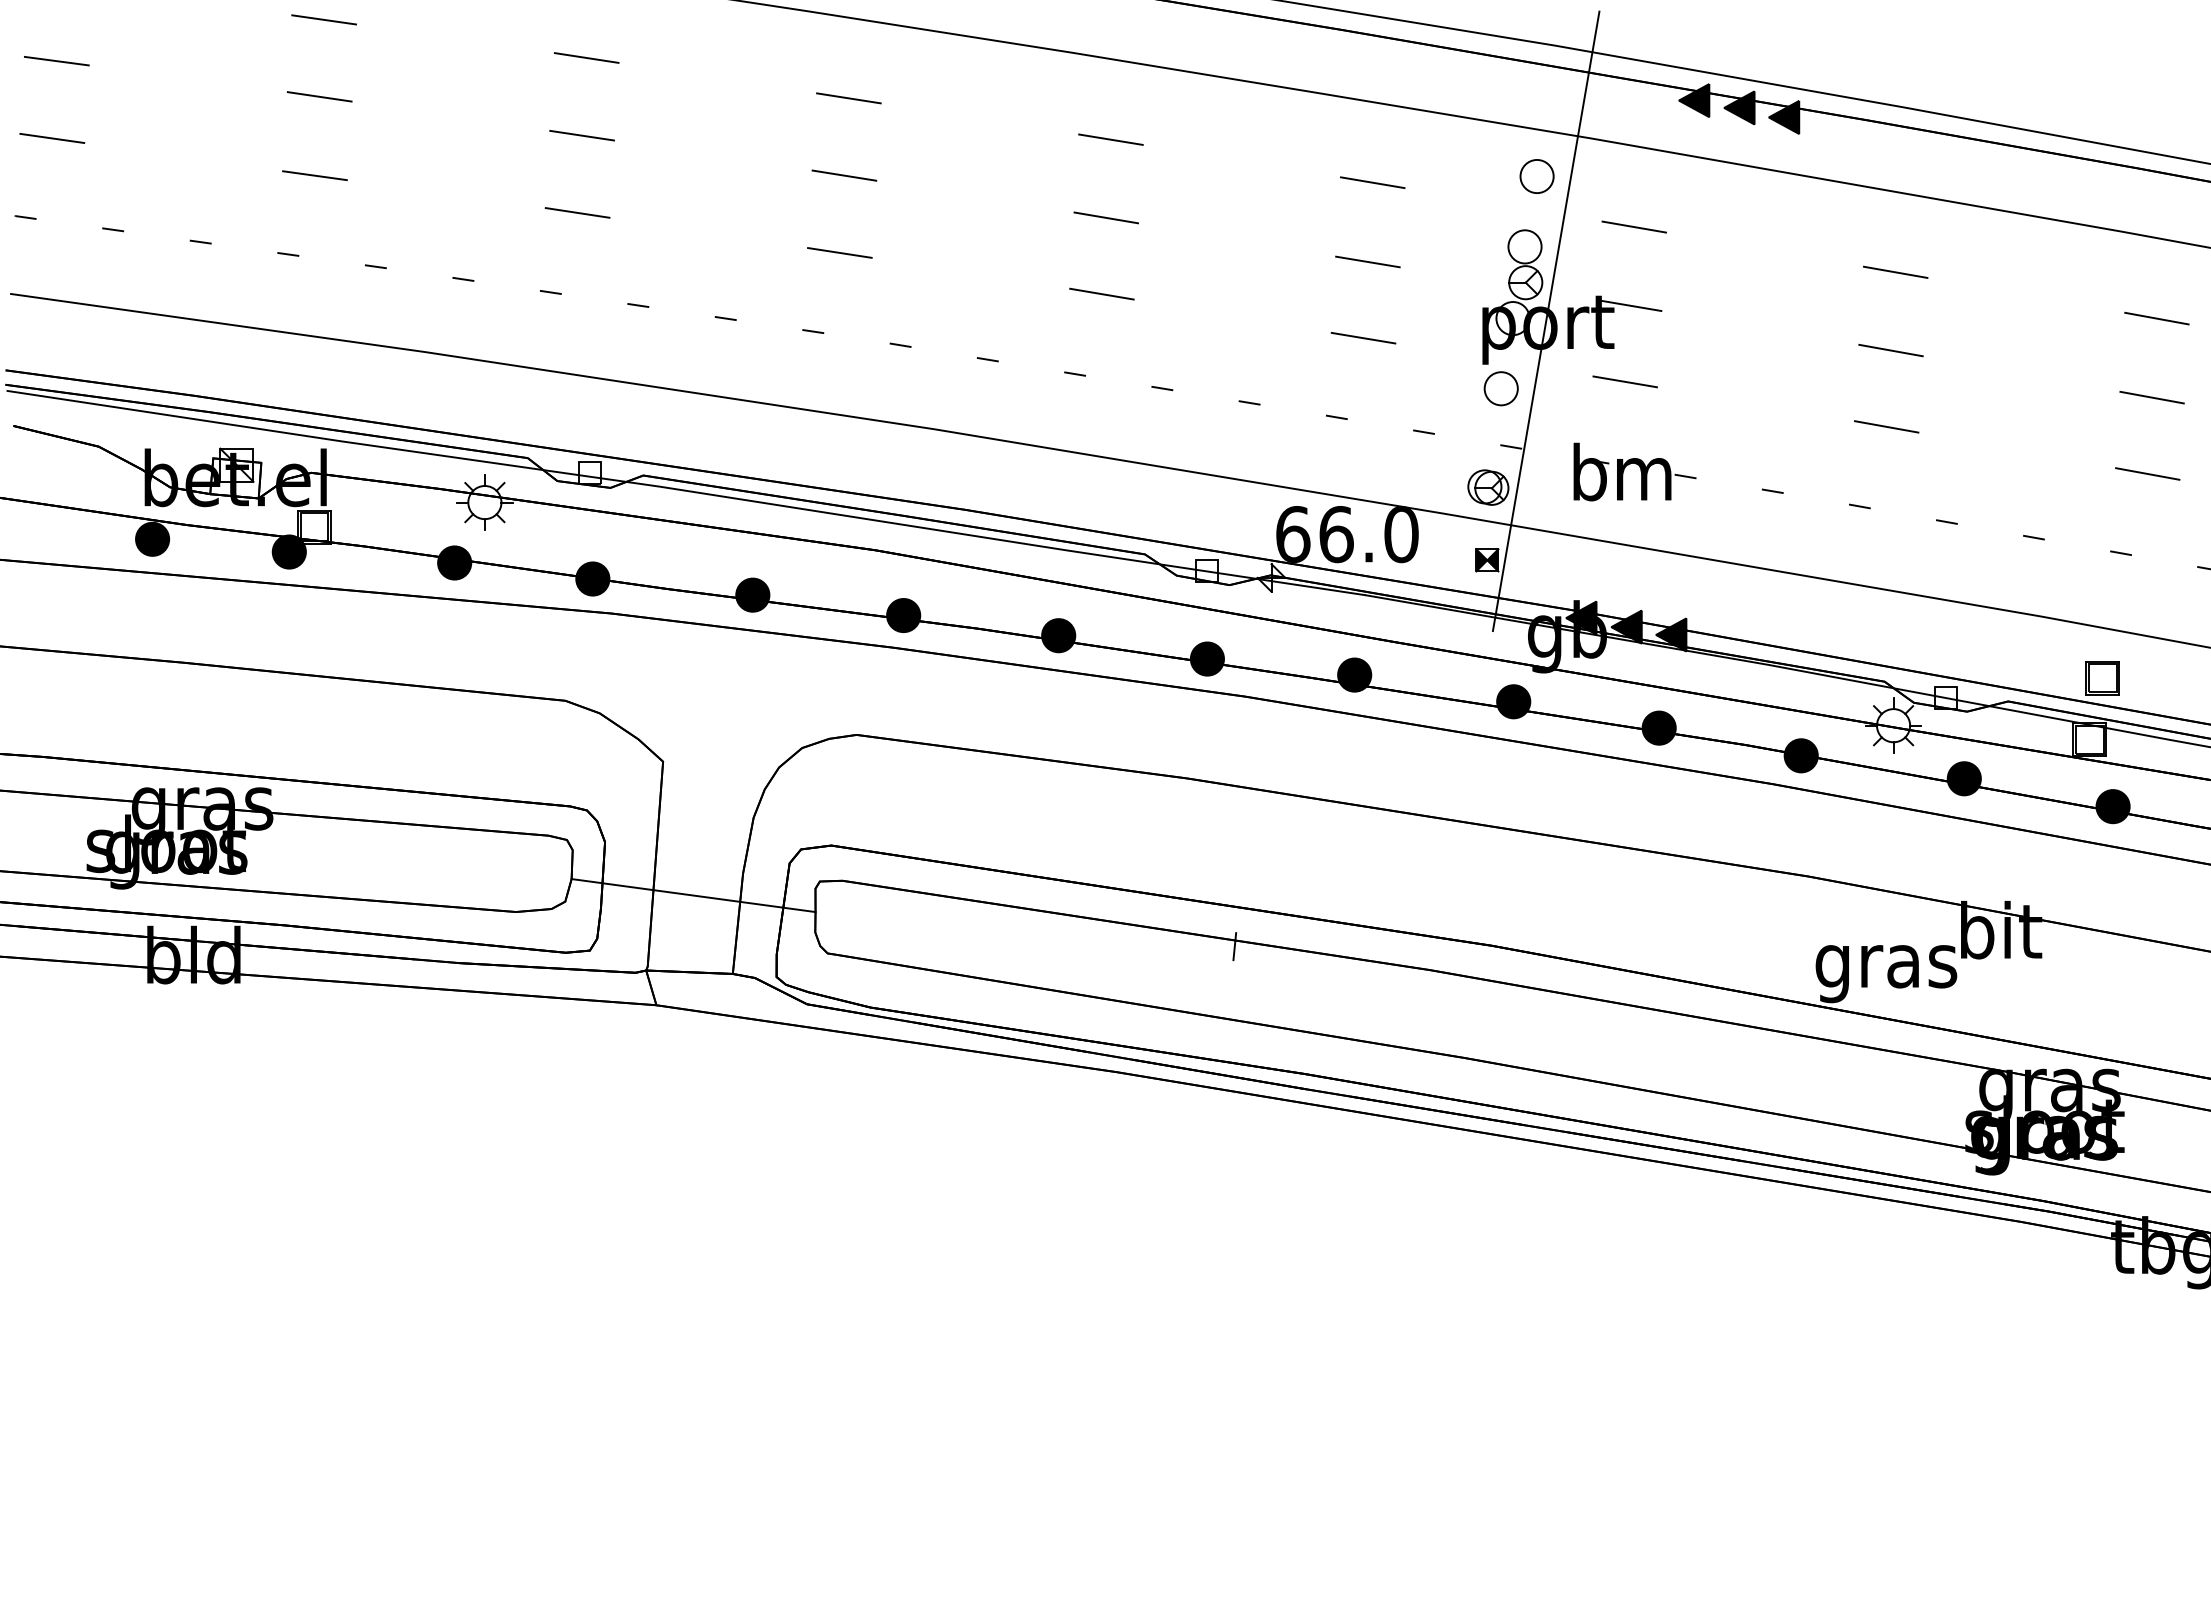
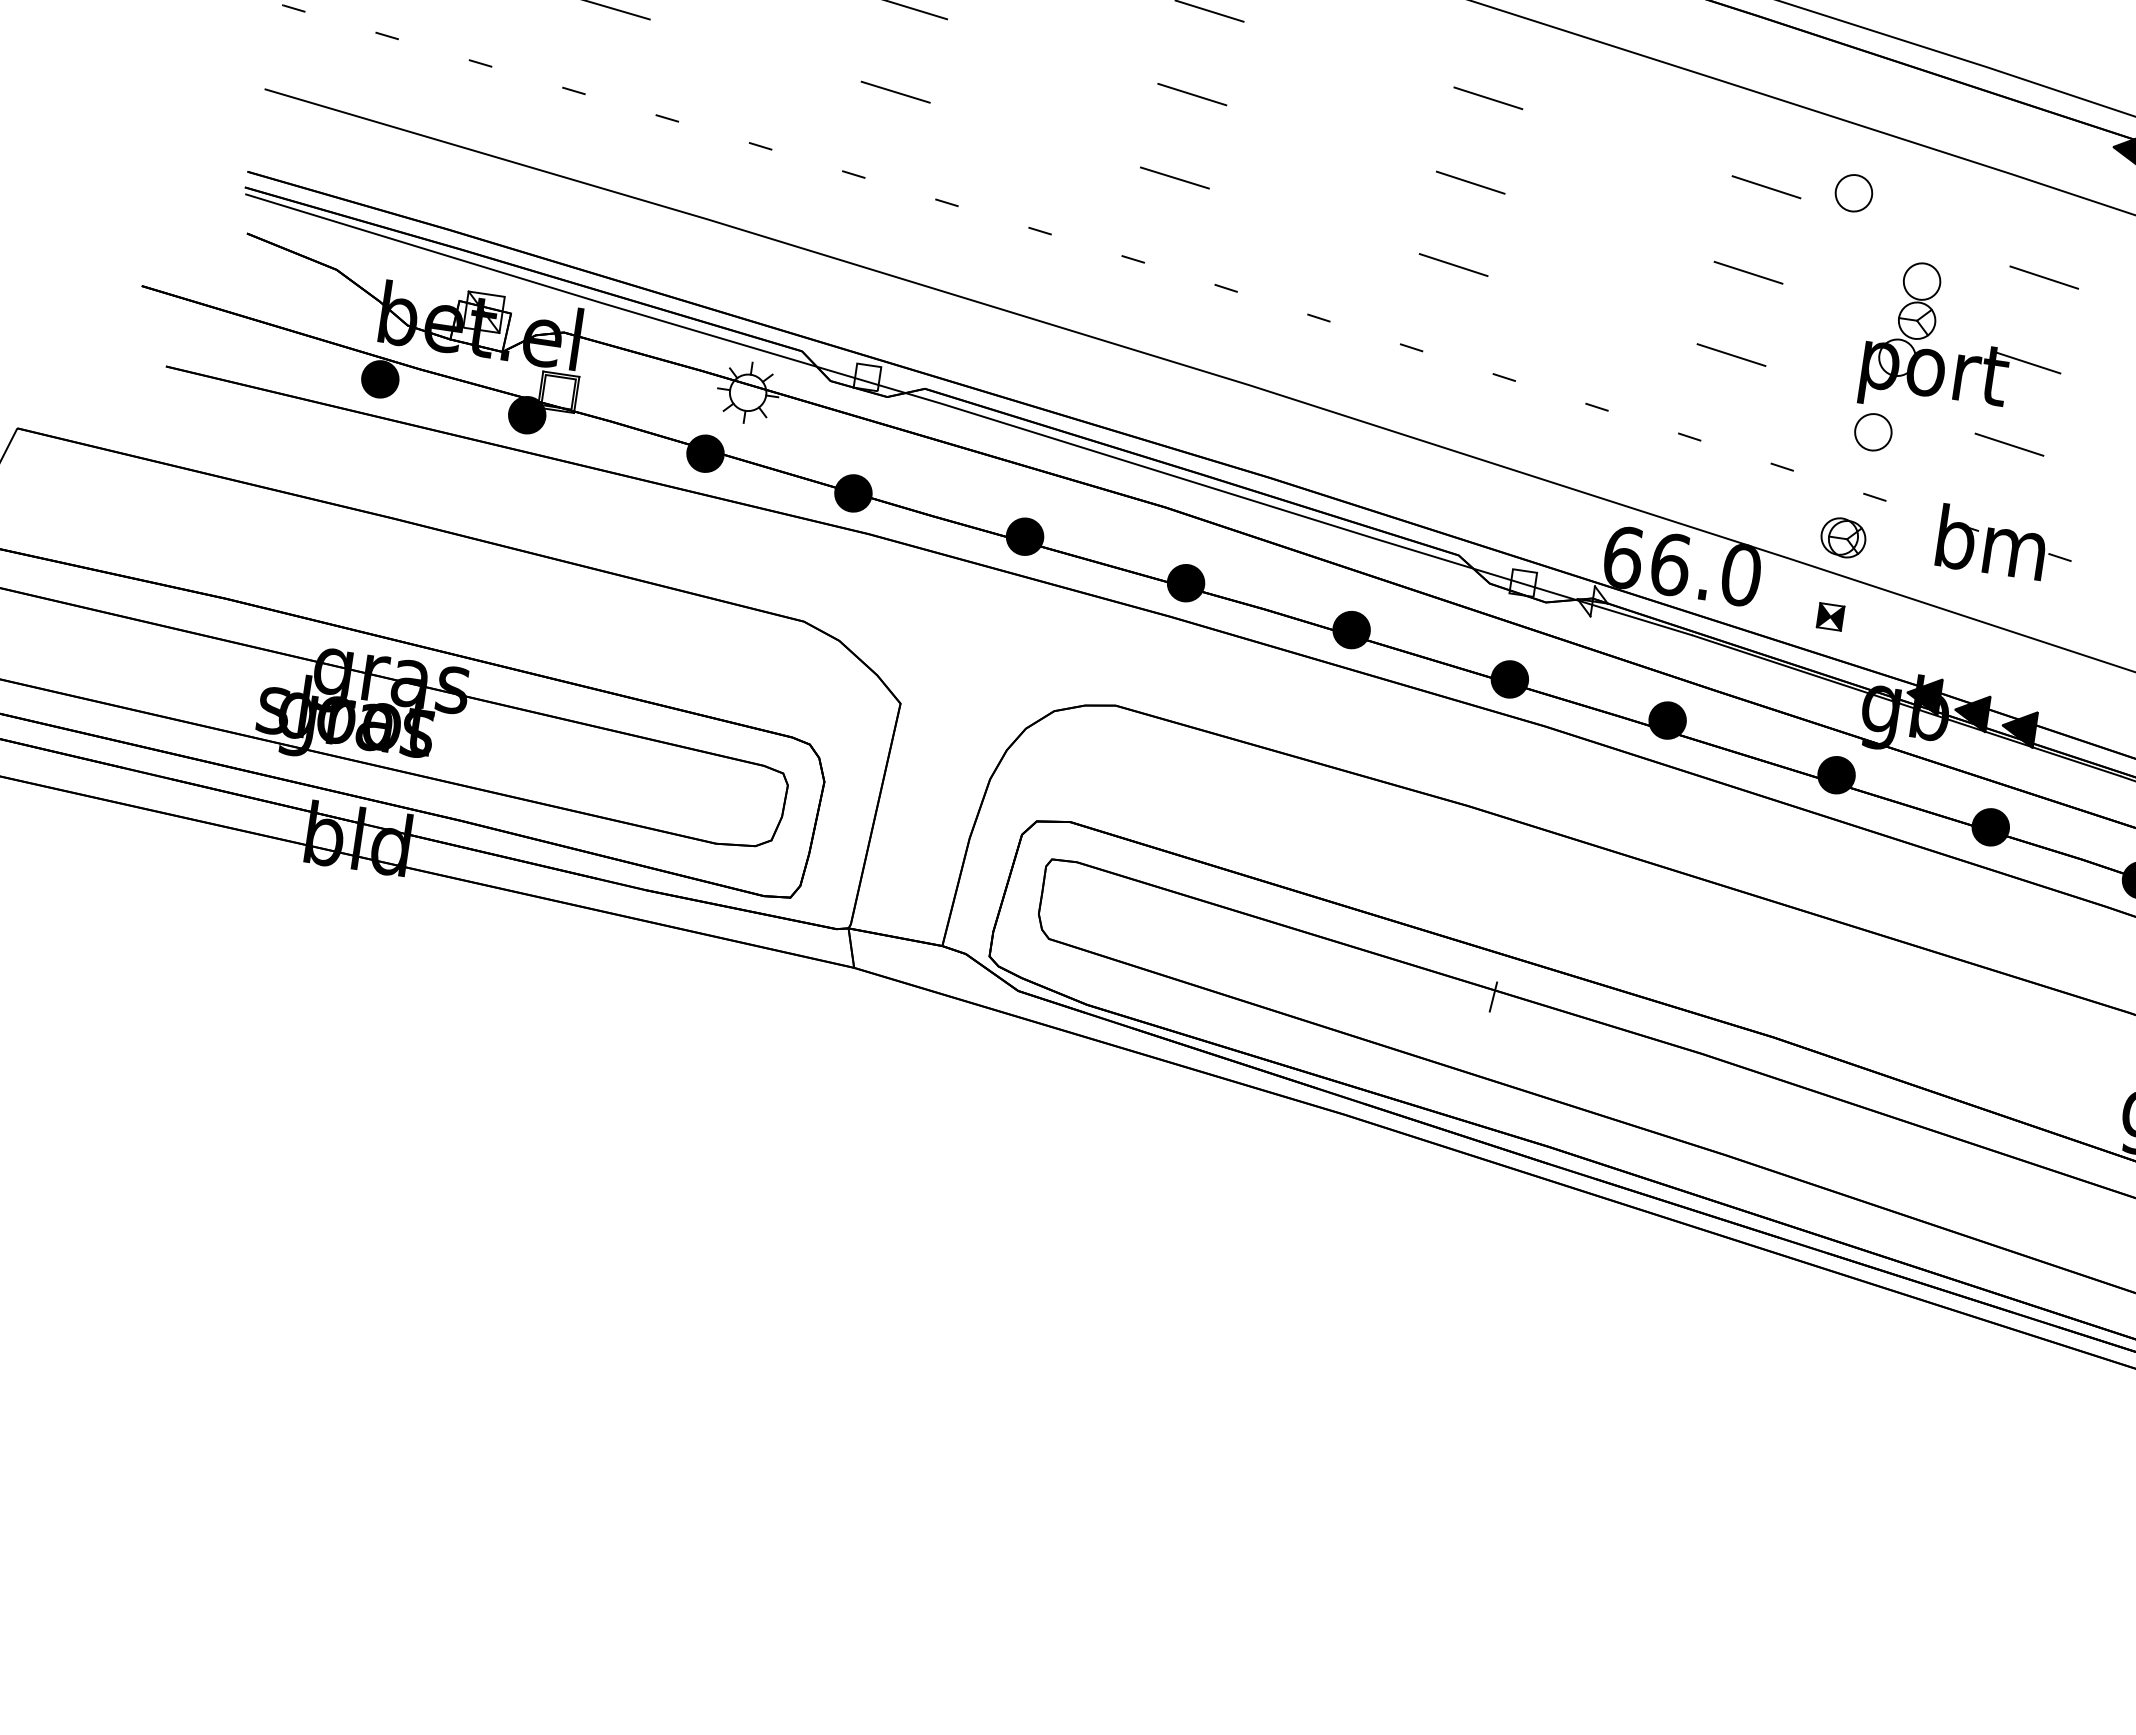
part: (1536, 176) -> (1853, 193), moved
line: (1545, 321) -> (1932, 366), removed
line: (693, 895) -> (912, 854), removed

